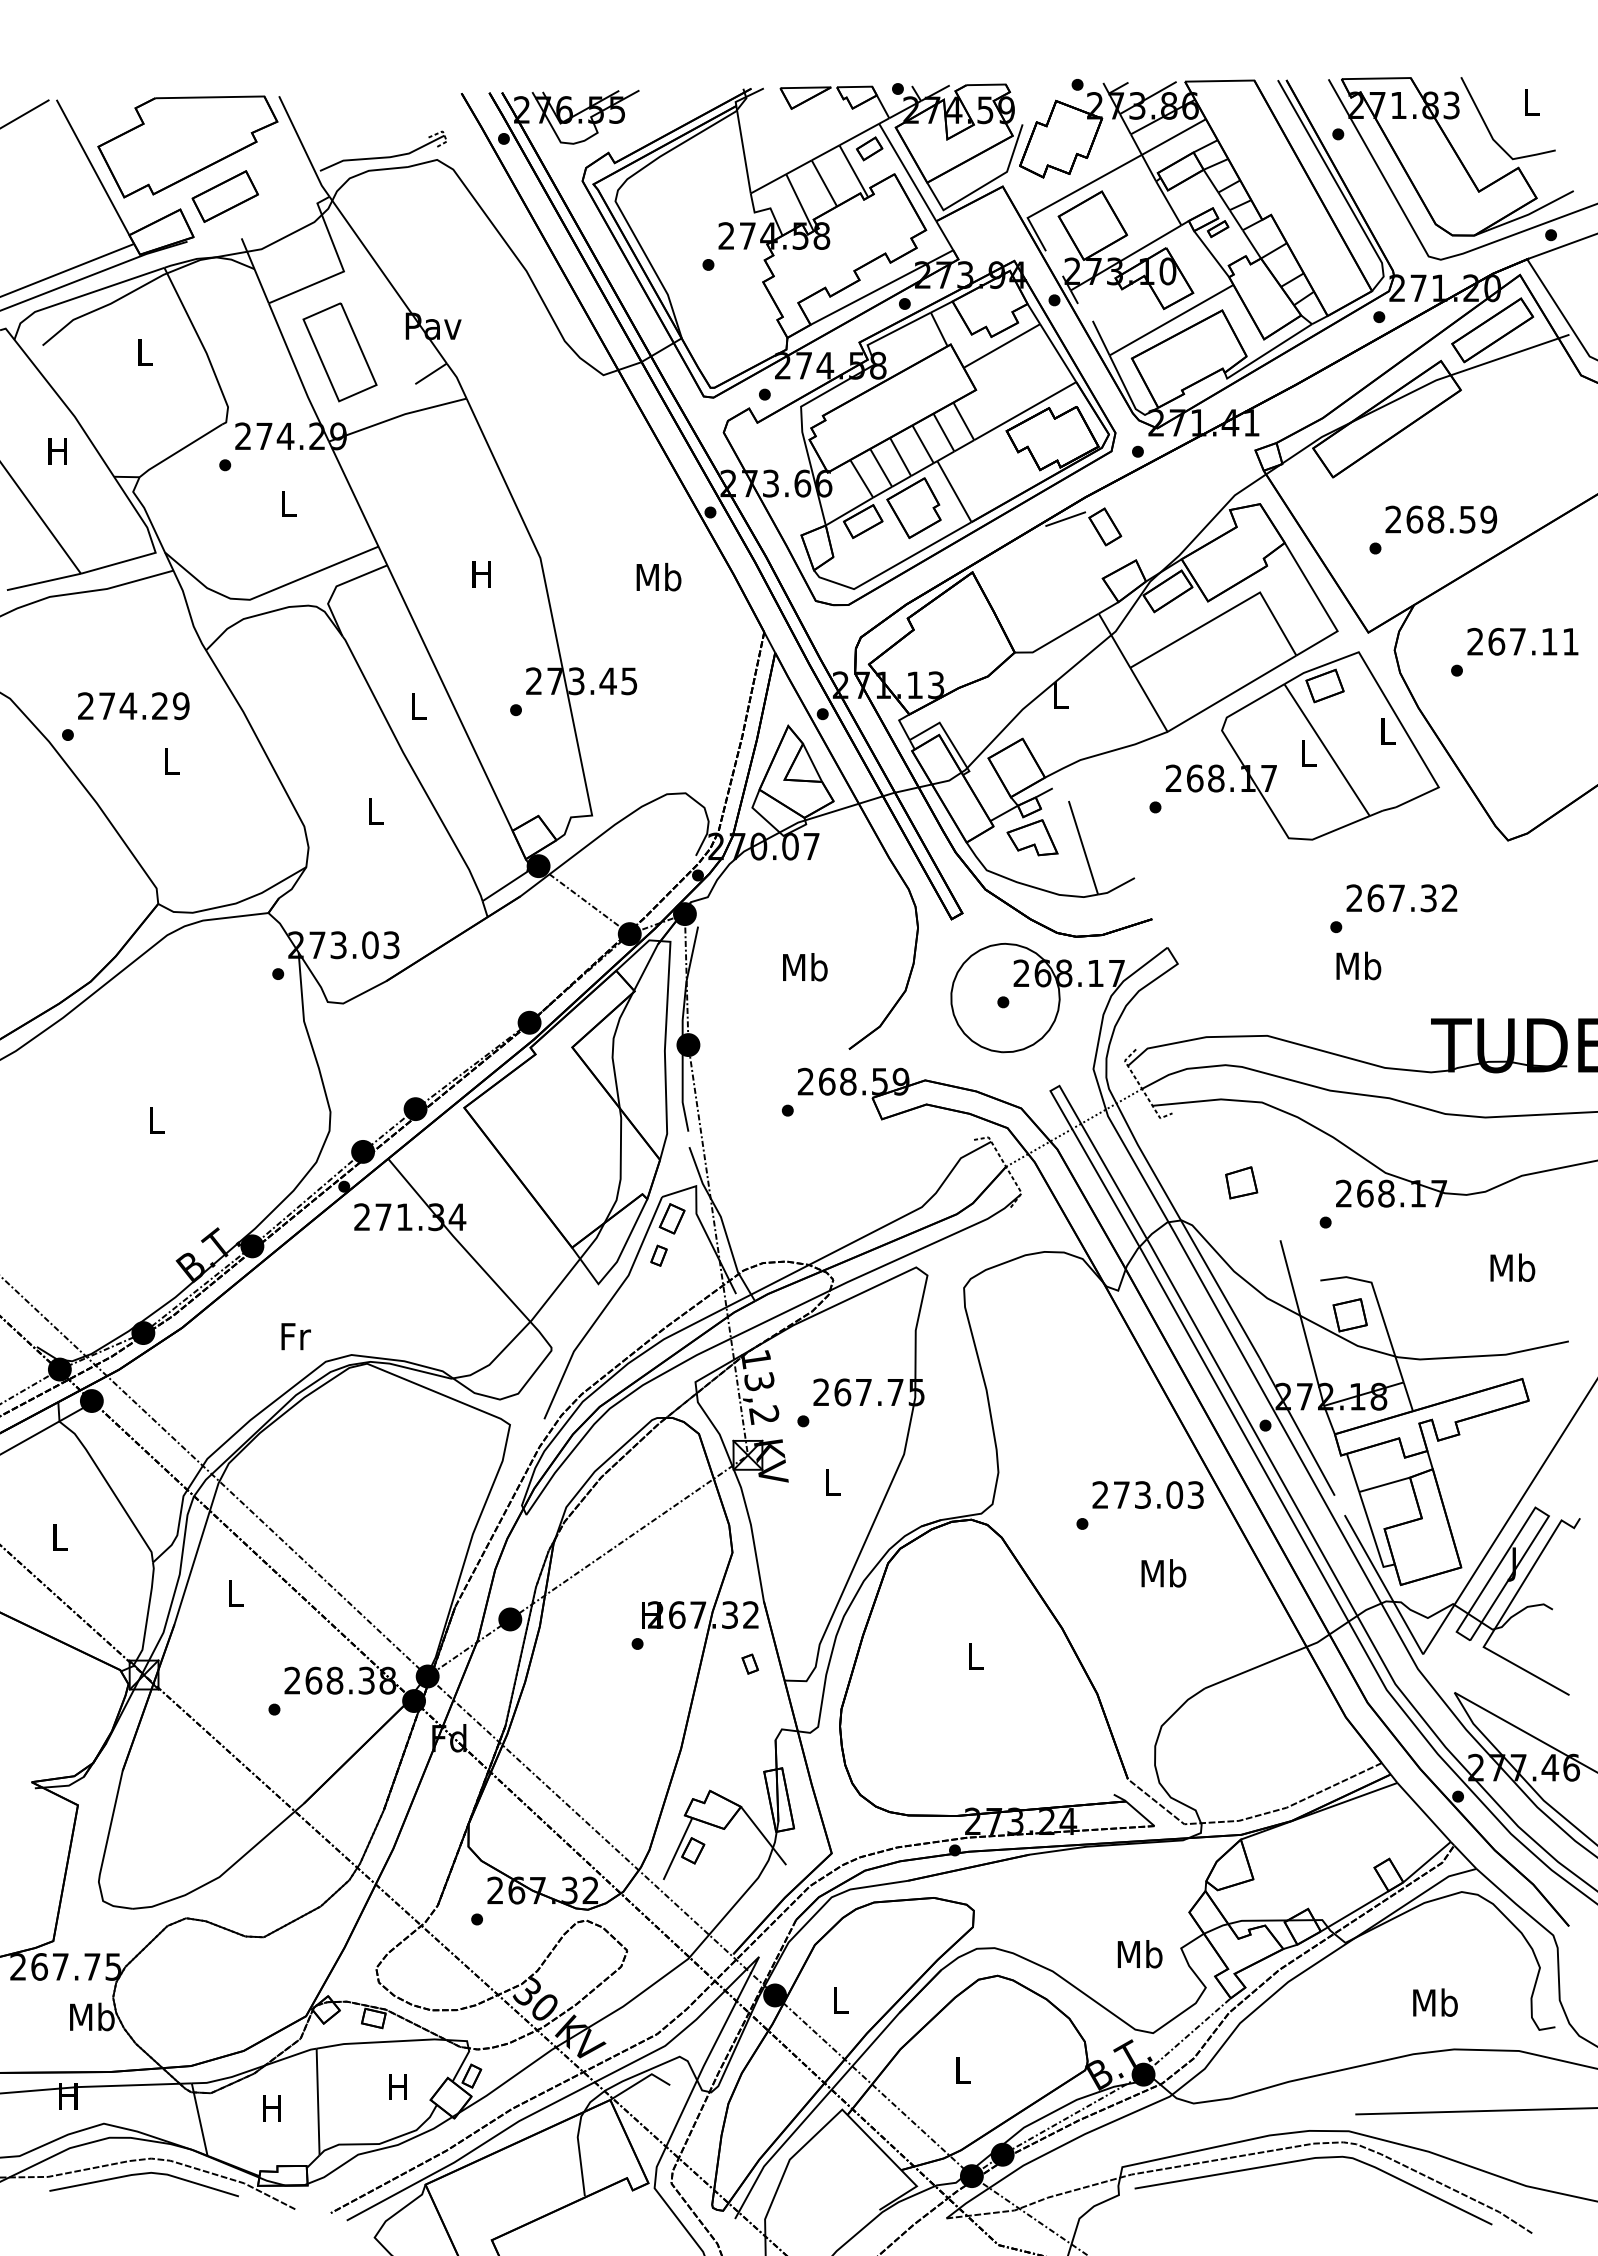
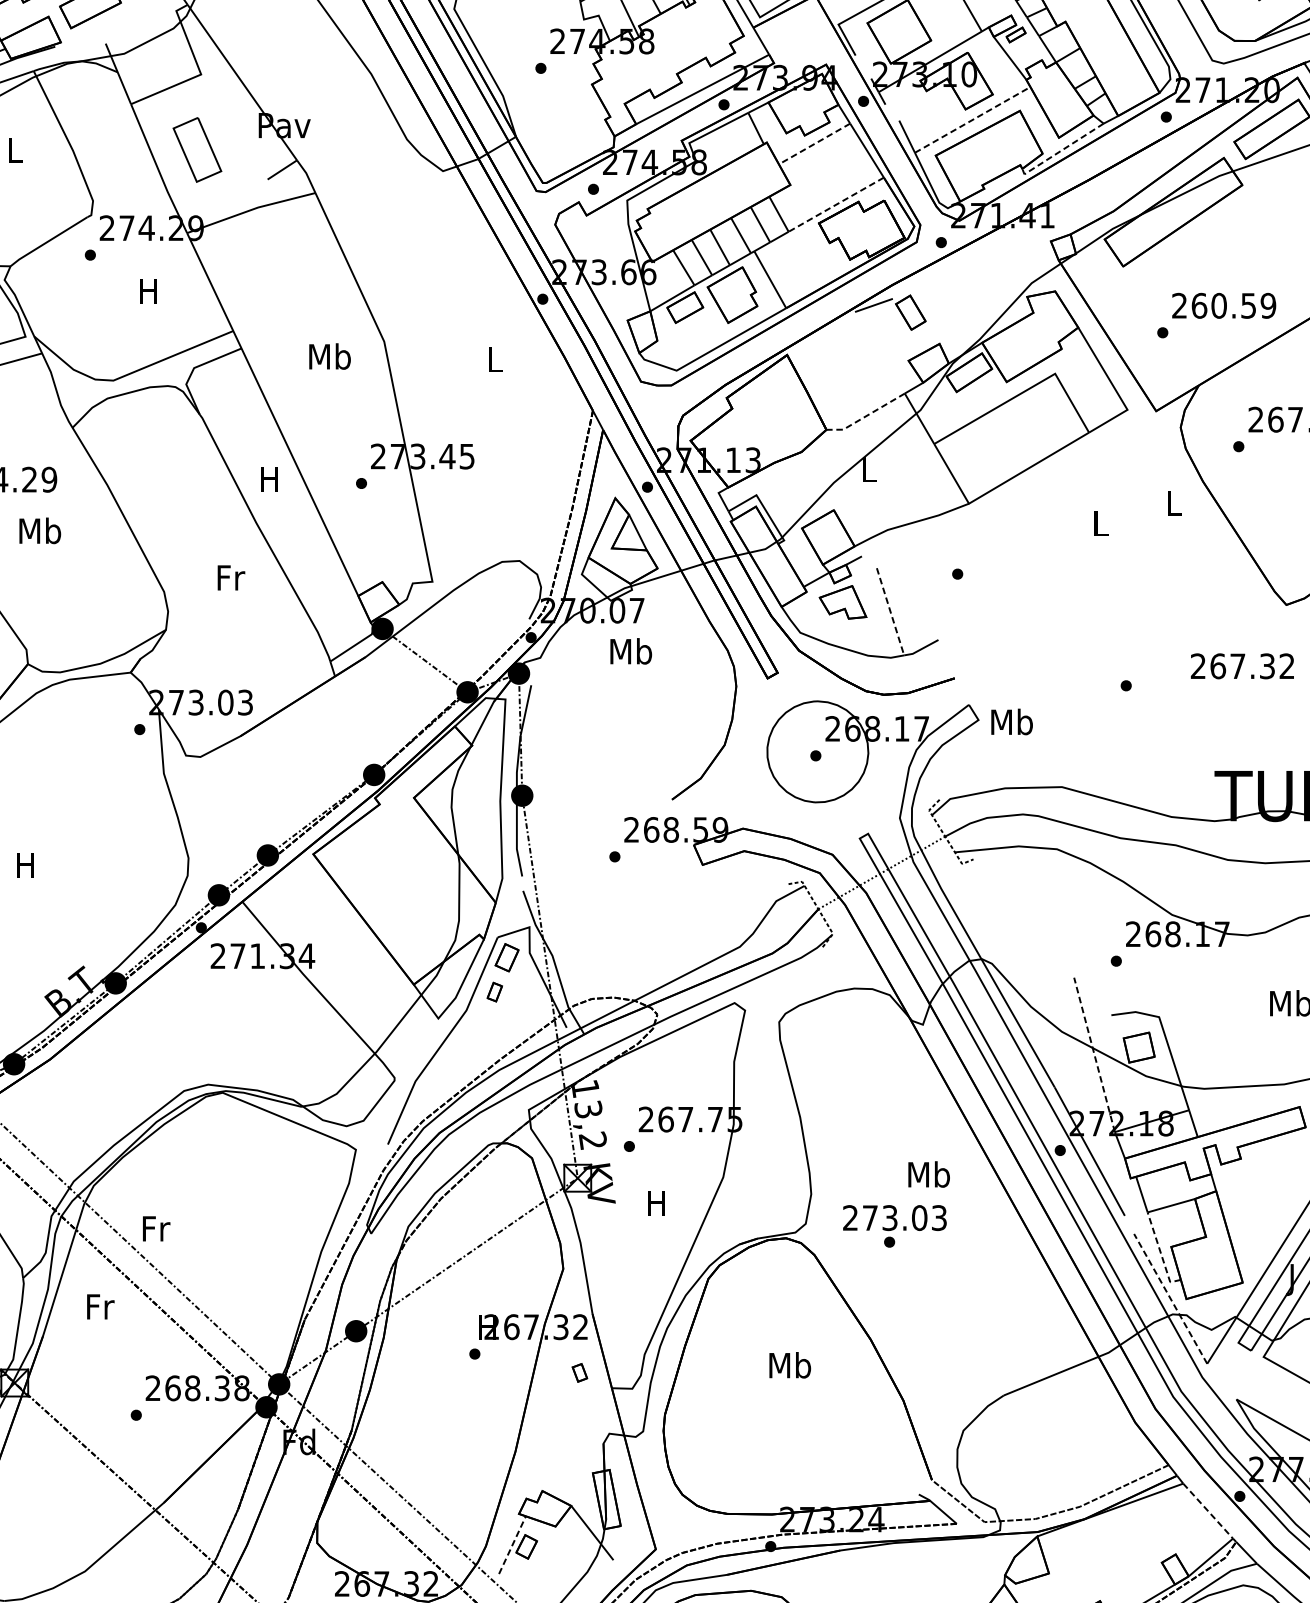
line: (1172, 319) -> (973, 119), solid -> dashed
line: (1001, 346) -> (814, 144), solid -> dashed
part: (339, 352) -> (196, 150), size x0.7
line: (1265, 353) -> (1060, 150), solid -> dashed
line: (1025, 411) -> (836, 205), solid -> dashed
text: (287, 503) -> (148, 290), L -> H
text: (1435, 519) -> (1218, 305), 268.59 -> 260.59
text: (482, 573) -> (330, 356), H -> Mb
text: (658, 576) -> (494, 358), Mb -> L
line: (1056, 638) -> (865, 416), solid -> dashed
text: (417, 706) -> (269, 480), L -> H
part: (1302, 745) -> (1094, 516), removed
text: (171, 760) -> (40, 530), L -> Mb
text: (376, 811) -> (231, 577), L -> Fr
line: (1083, 847) -> (890, 611), solid -> dashed
text: (1401, 898) -> (1242, 666), moved
text: (1358, 965) -> (1011, 721), moved
text: (805, 967) -> (631, 651), moved
text: (155, 1120) -> (25, 866), L -> H
part: (1241, 1182) -> (1037, 923), removed
line: (1302, 1323) -> (1094, 1055), solid -> dashed
text: (295, 1336) -> (155, 1228), moved
text: (831, 1482) -> (655, 1203), L -> H
text: (1147, 1494) -> (894, 1217), moved
line: (1373, 1535) -> (1160, 1252), solid -> dashed
text: (1163, 1573) -> (928, 1174), moved
line: (1383, 1584) -> (1170, 1298), solid -> dashed
text: (236, 1593) -> (100, 1307), L -> Fr
text: (975, 1655) -> (789, 1364), L -> Mb
line: (1424, 1812) -> (1208, 1511), solid -> dashed
line: (678, 1848) -> (513, 1544), solid -> dashed

